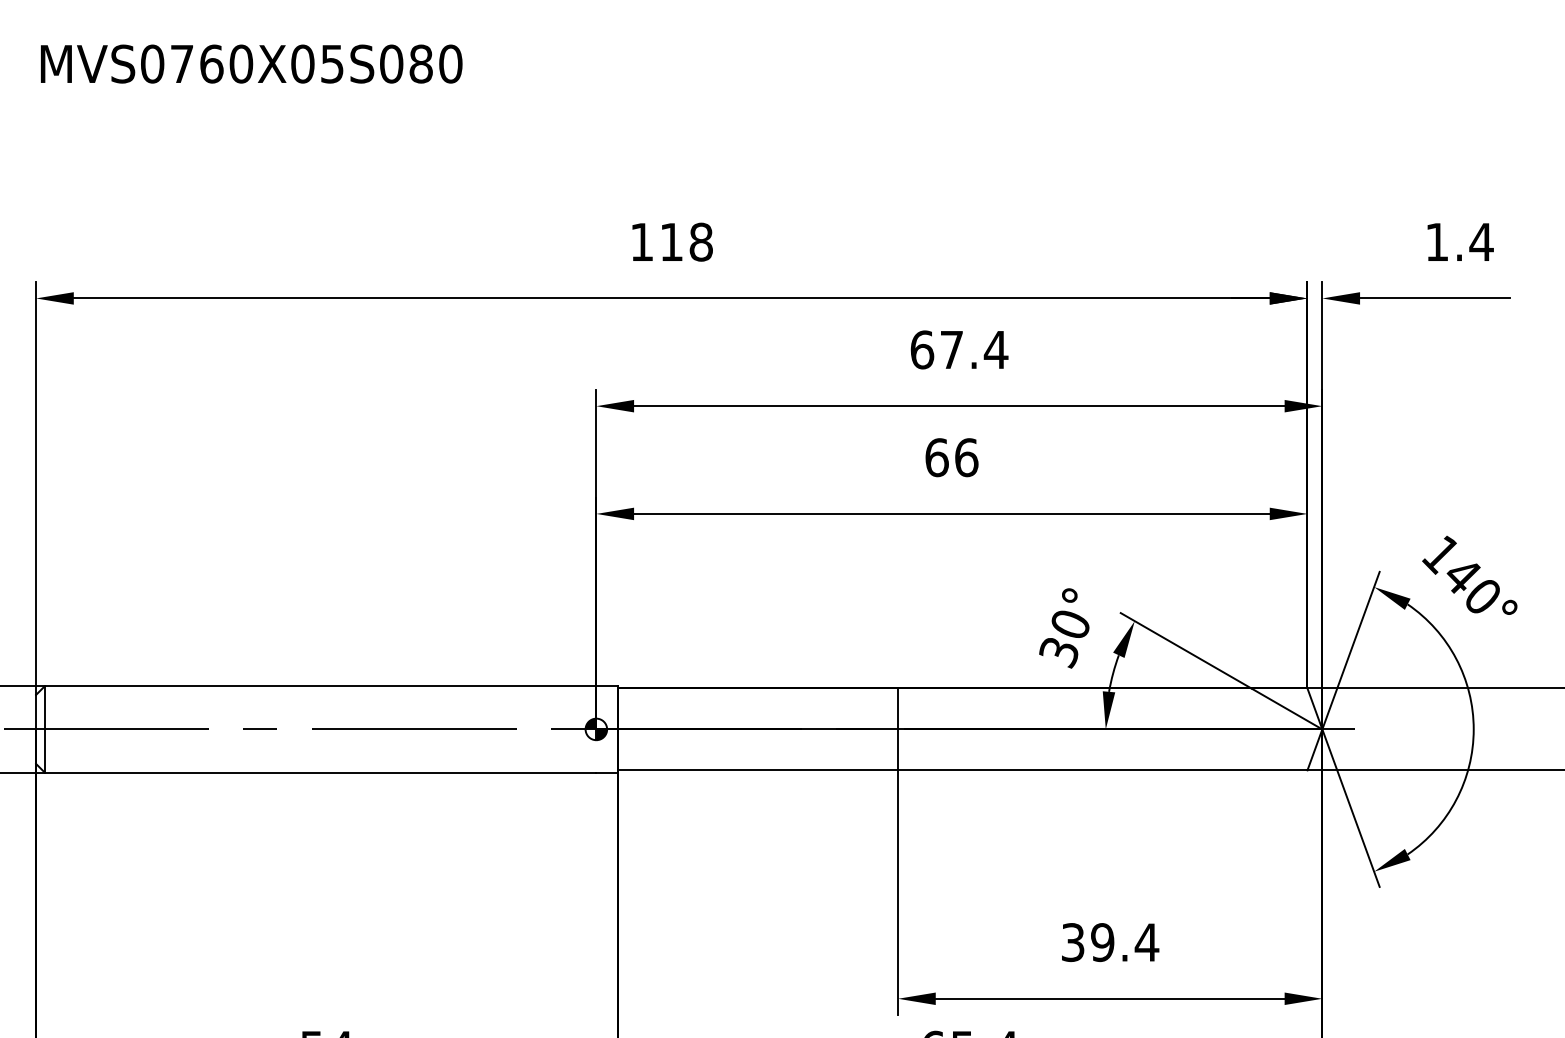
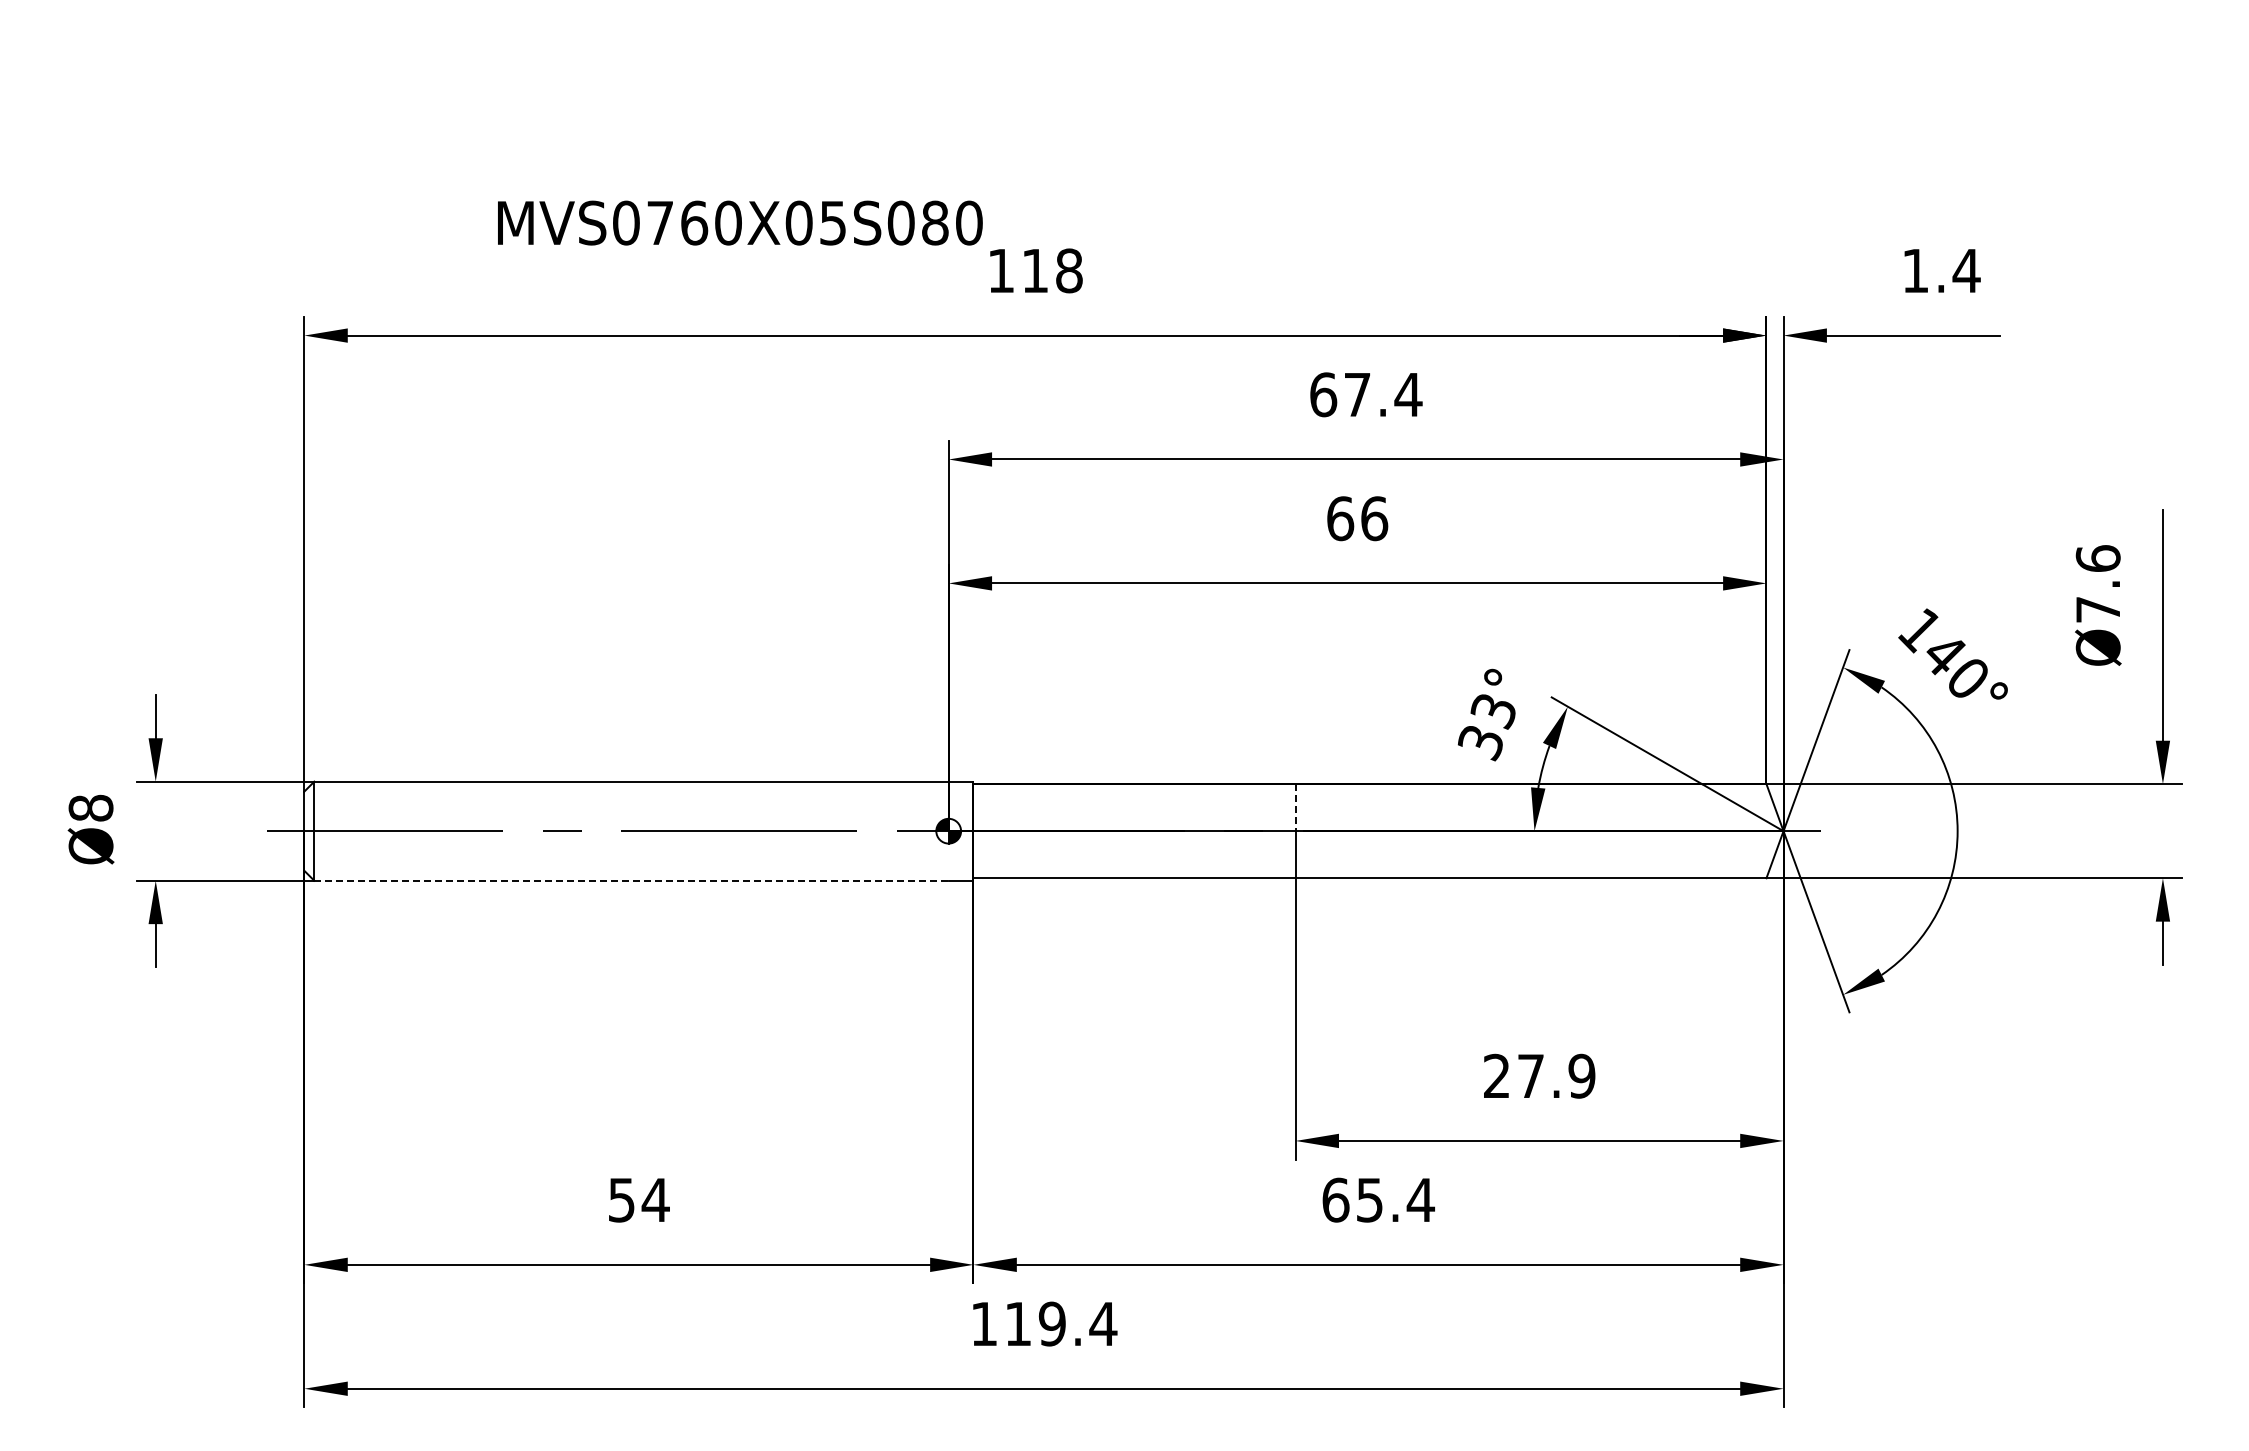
text: (251, 63) -> (740, 222), moved
text: (1069, 625) -> (1492, 711), 30° -> 33°
line: (897, 708) -> (1295, 807), solid -> dashed
line: (321, 772) -> (632, 880), solid -> dashed
text: (1110, 941) -> (1540, 1075), 39.4 -> 27.9

